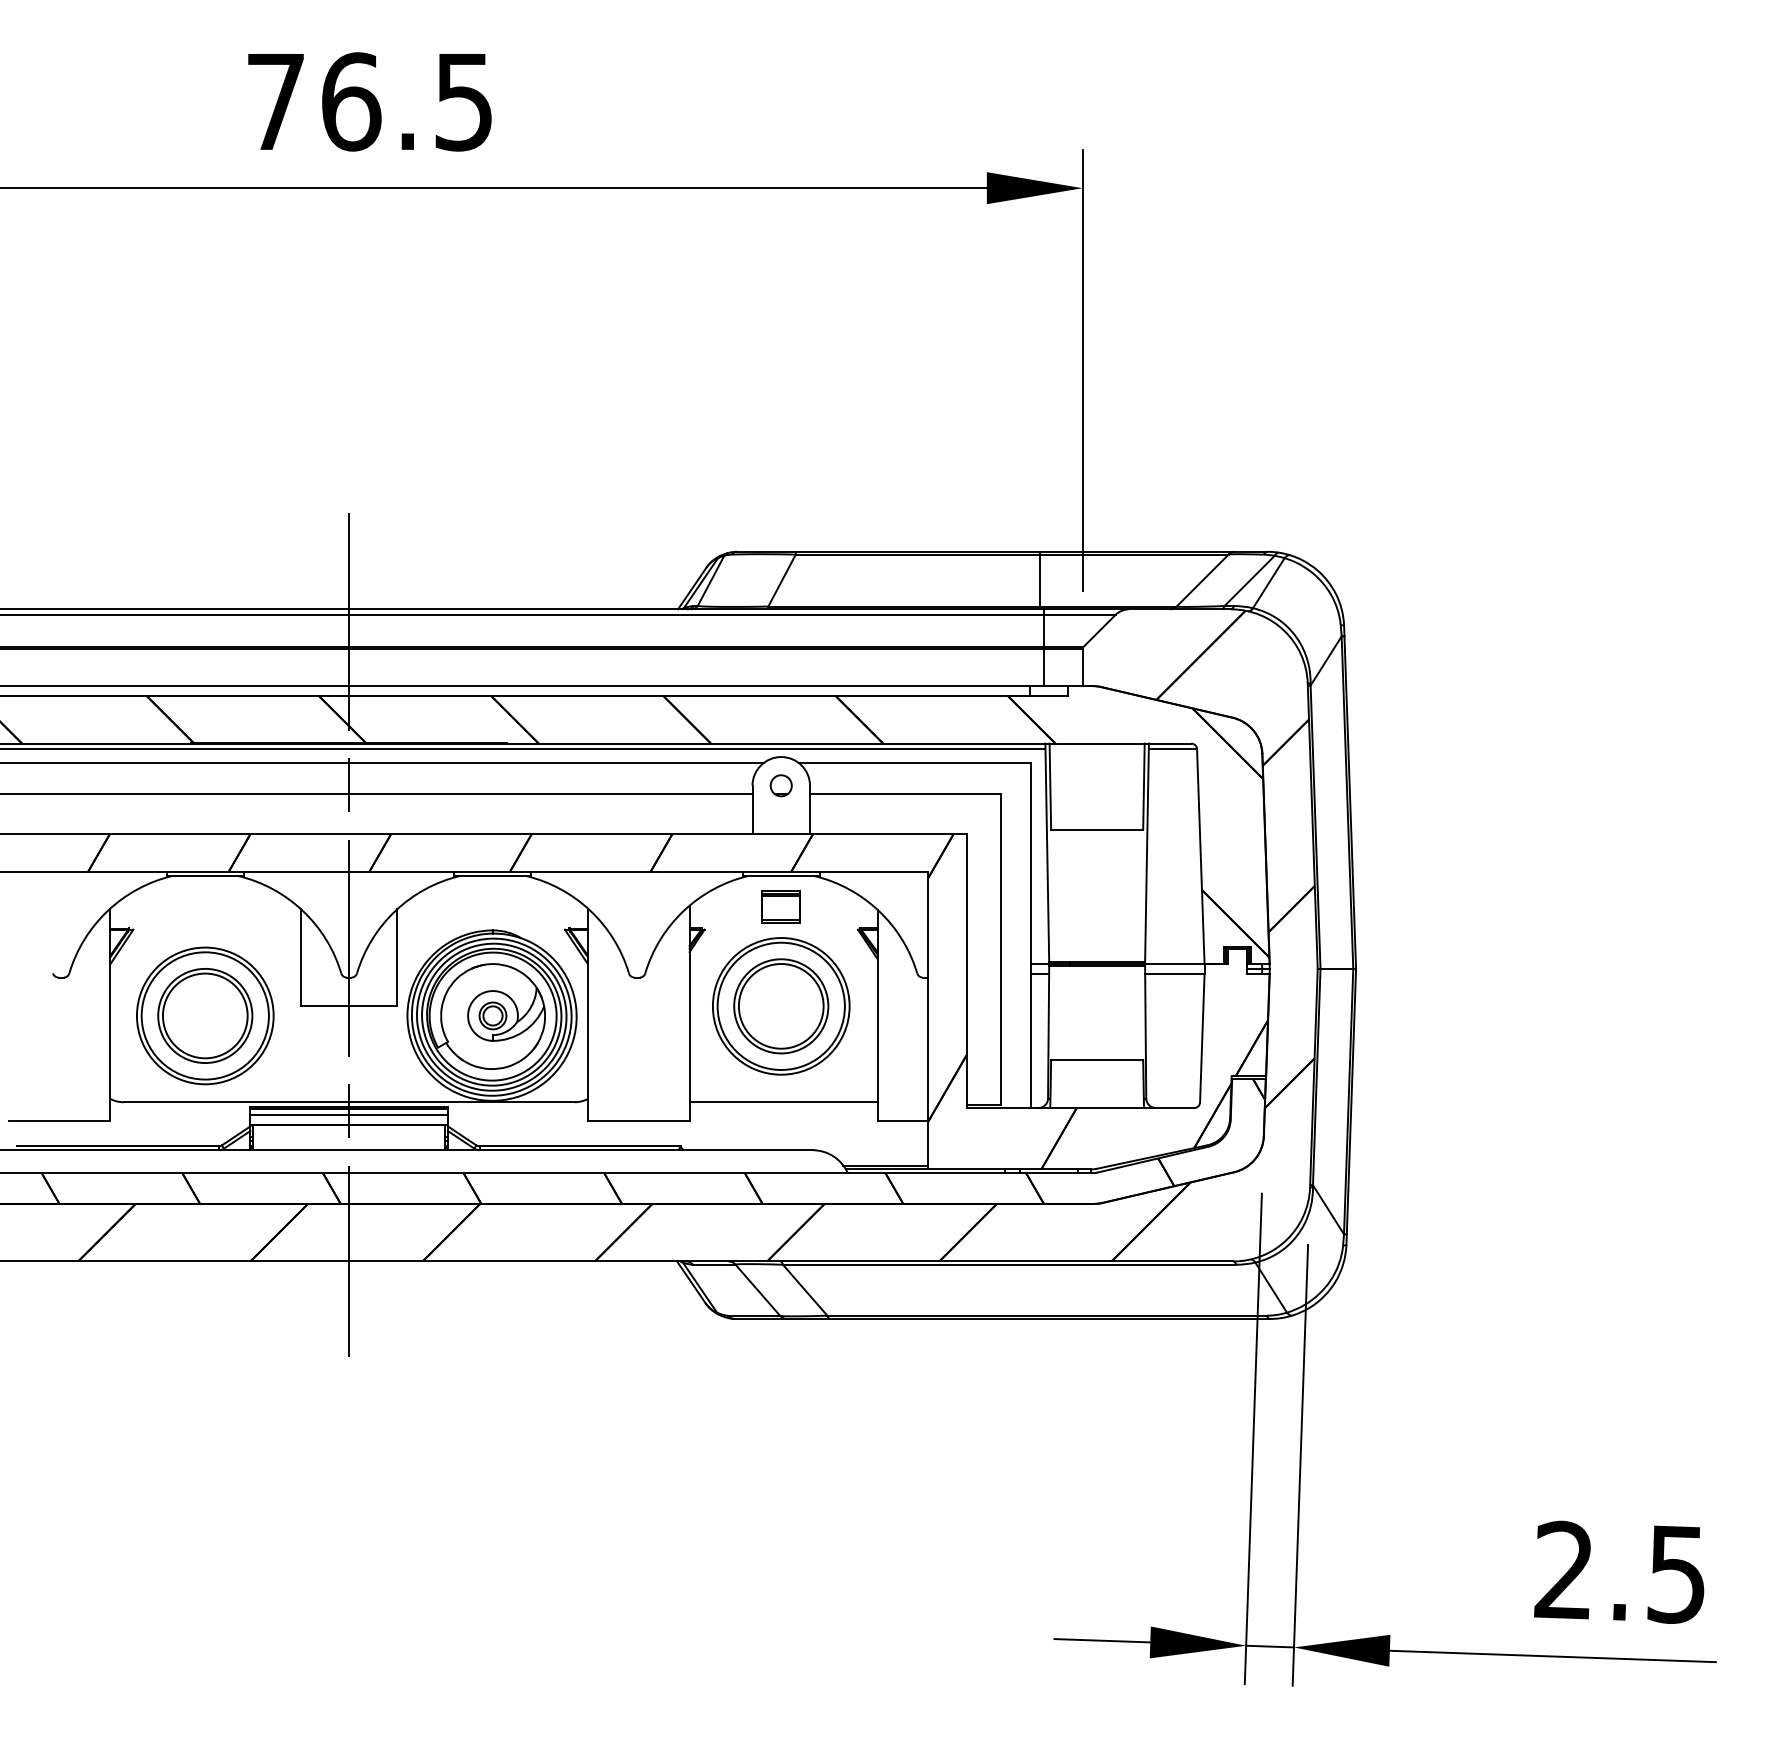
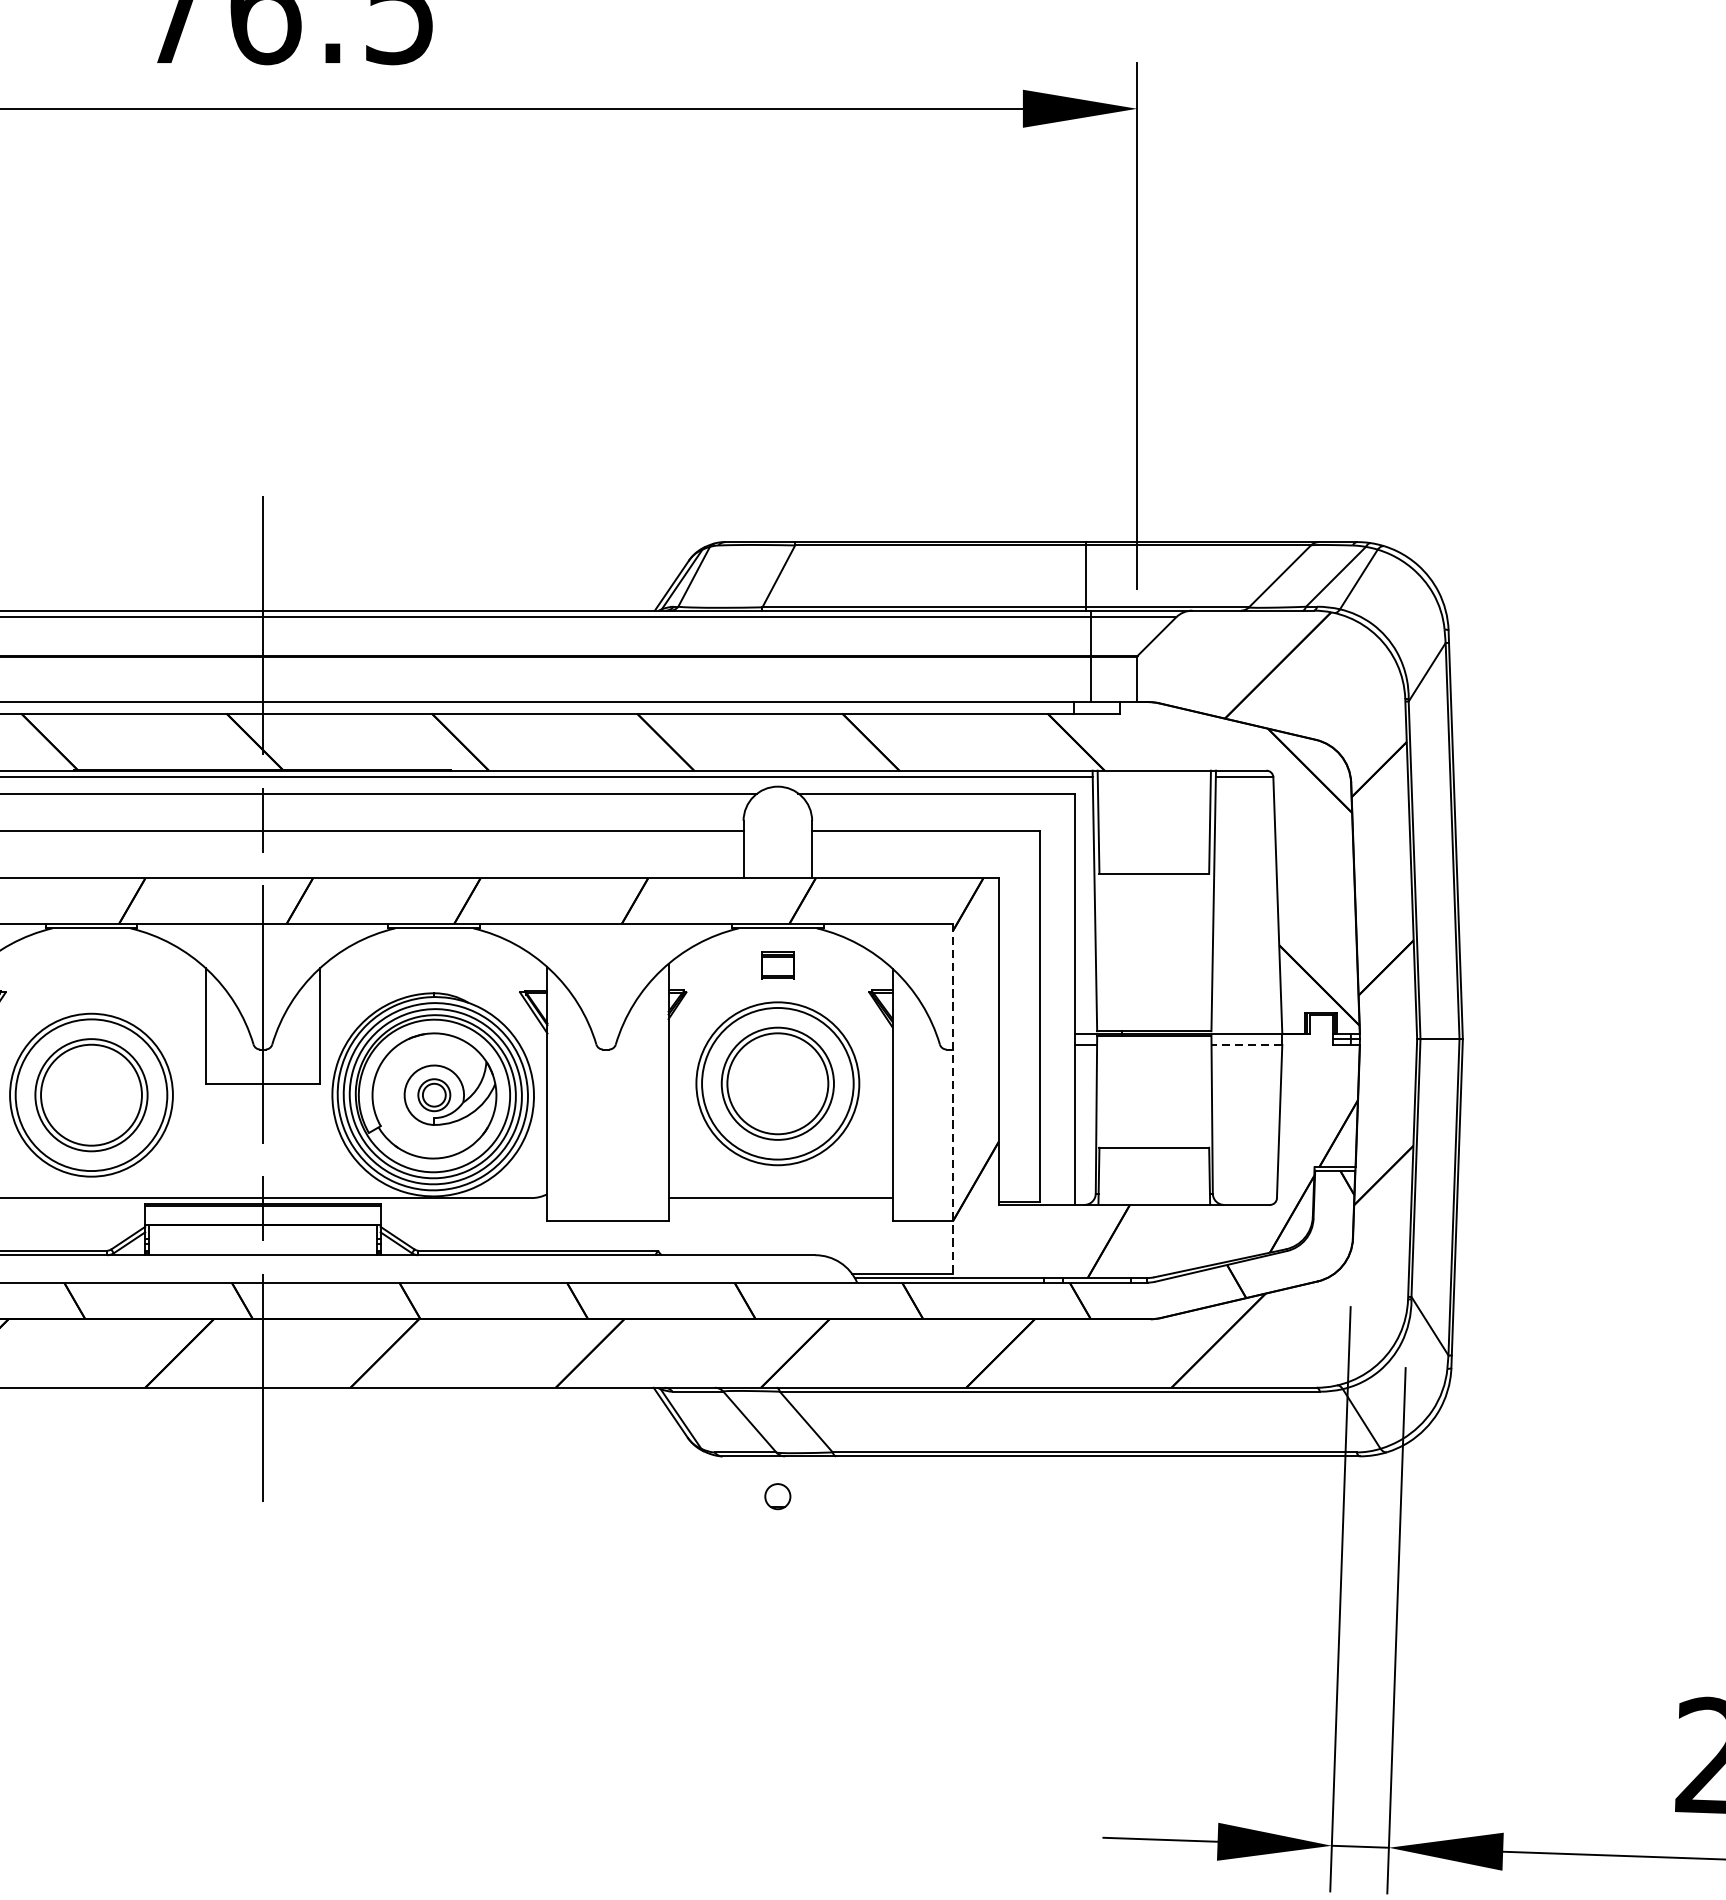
part: (780, 785) -> (776, 1496), moved
part: (780, 906) -> (776, 964), size x0.7
line: (1174, 973) -> (1246, 1044), solid -> dashed
line: (928, 1020) -> (953, 1100), solid -> dashed
line: (348, 1115) -> (262, 1213), removed

